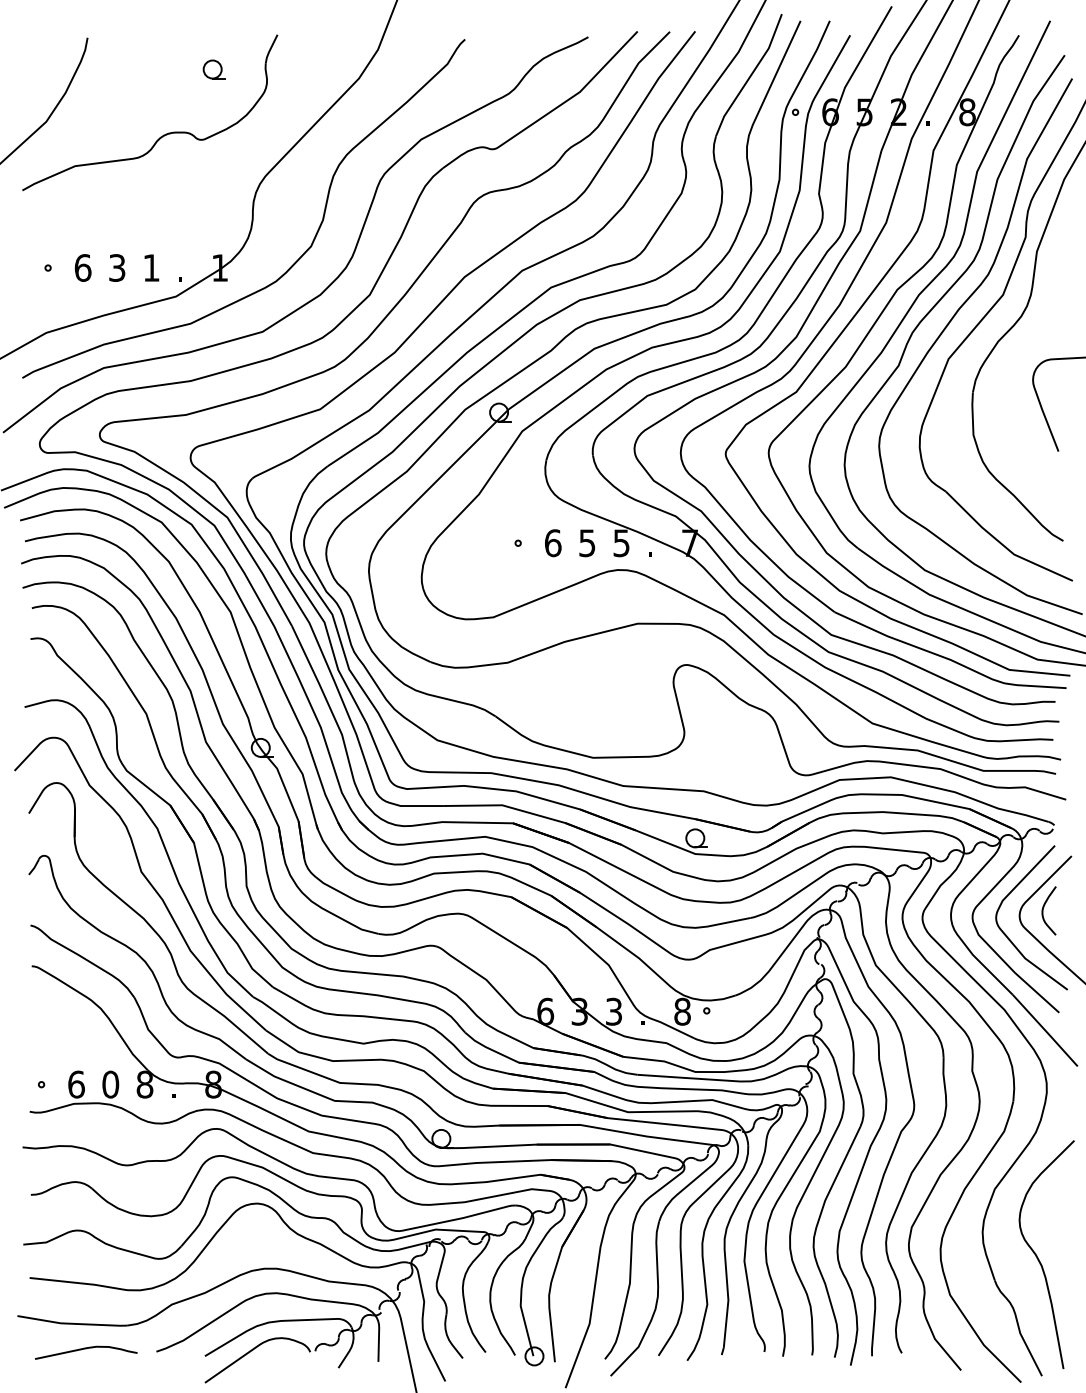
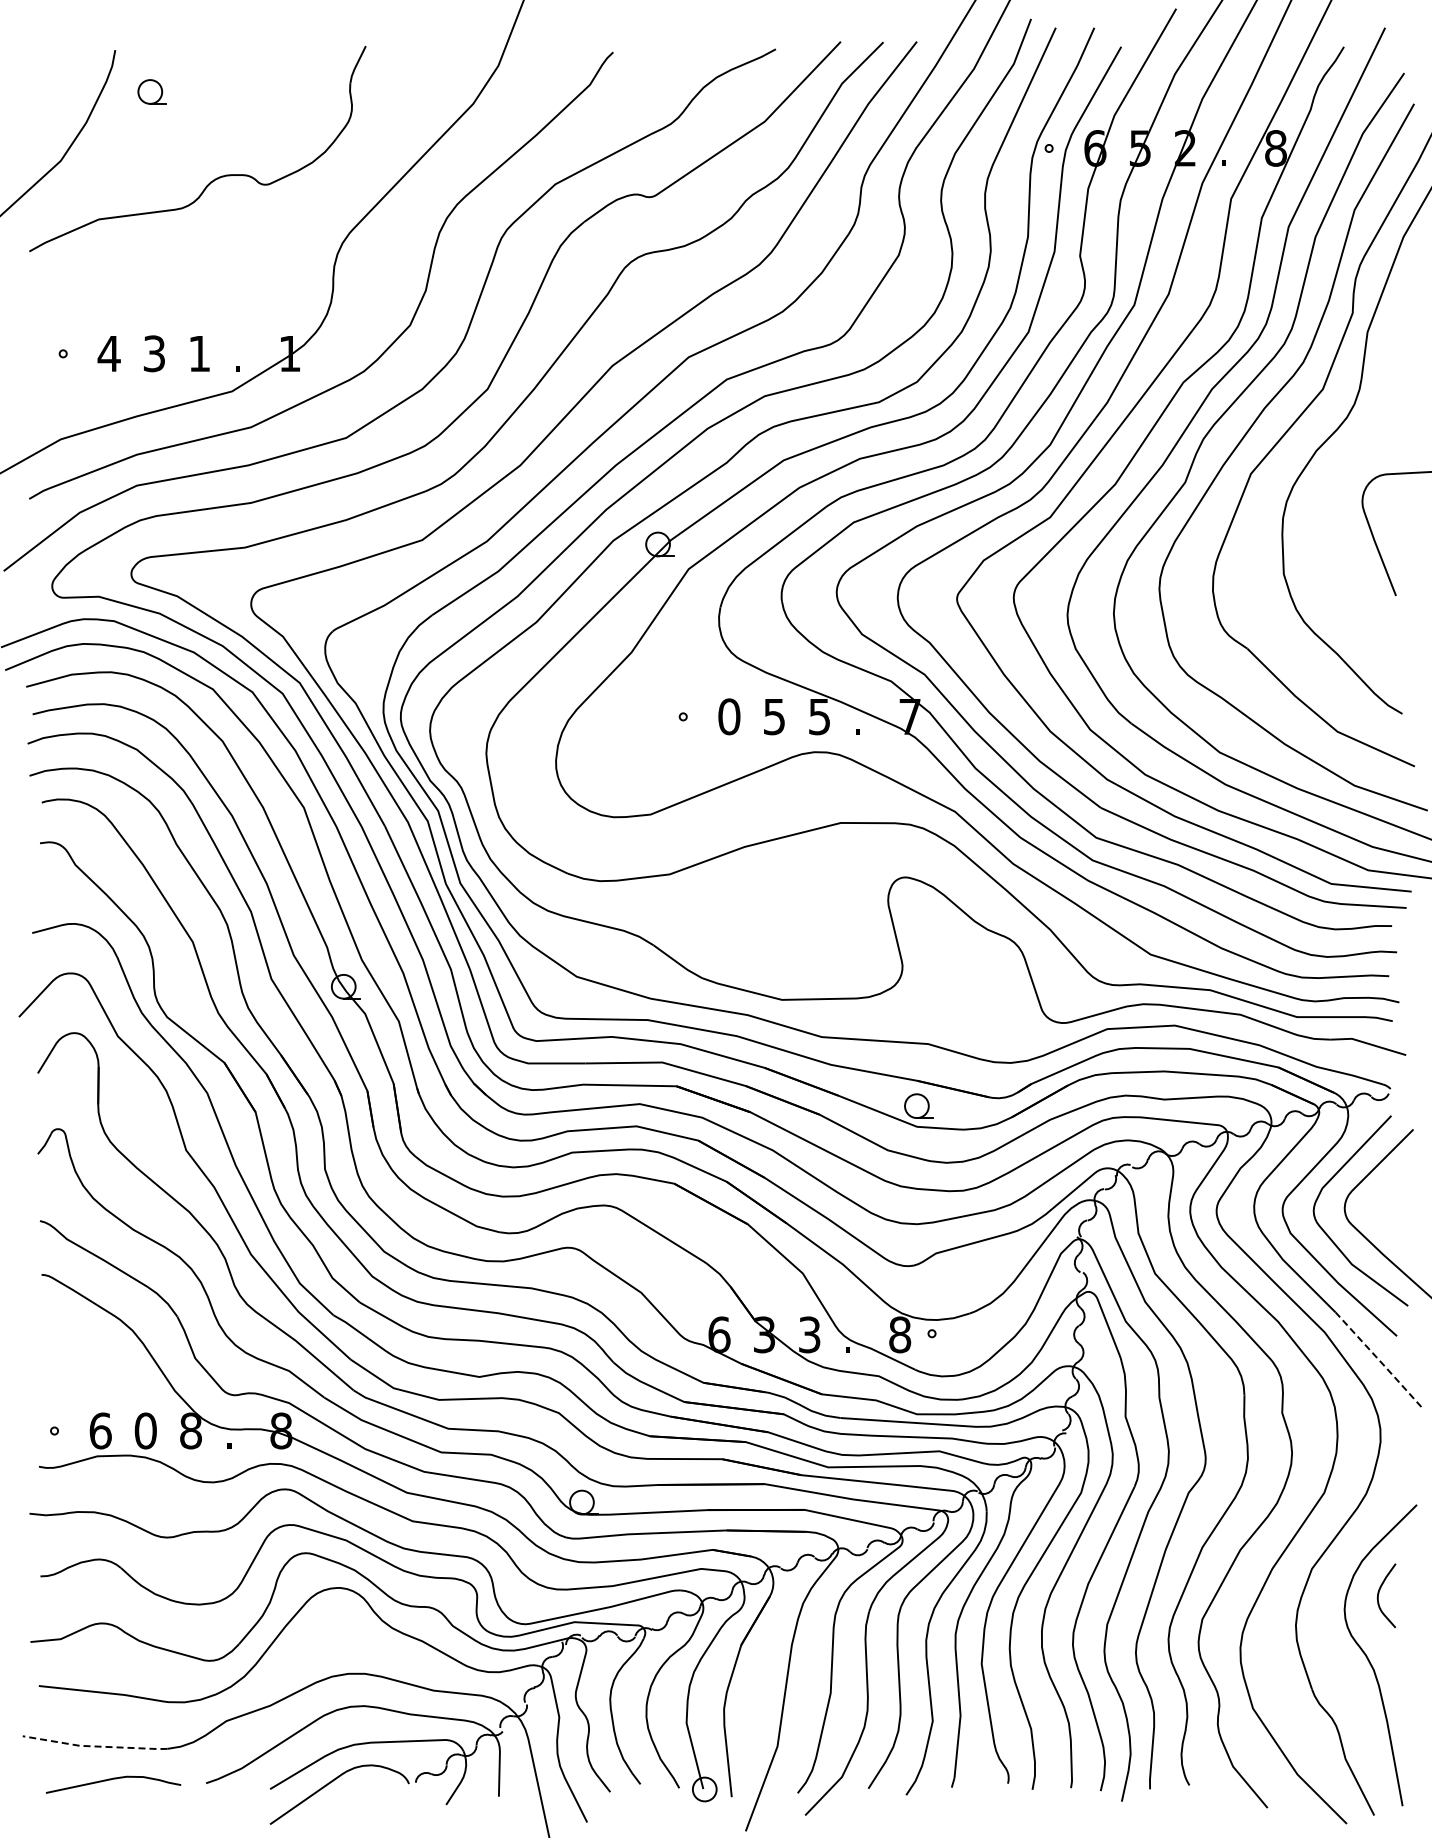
part: (213, 69) -> (151, 91), moved
text: (82, 267) -> (108, 353), 6 -> 4
text: (553, 542) -> (729, 716), 6 -> 0
curve: (1043, 909) -> (1379, 1593), moved
line: (1045, 1030) -> (1378, 1359), solid -> dashed
line: (71, 1323) -> (94, 1746), solid -> dashed

